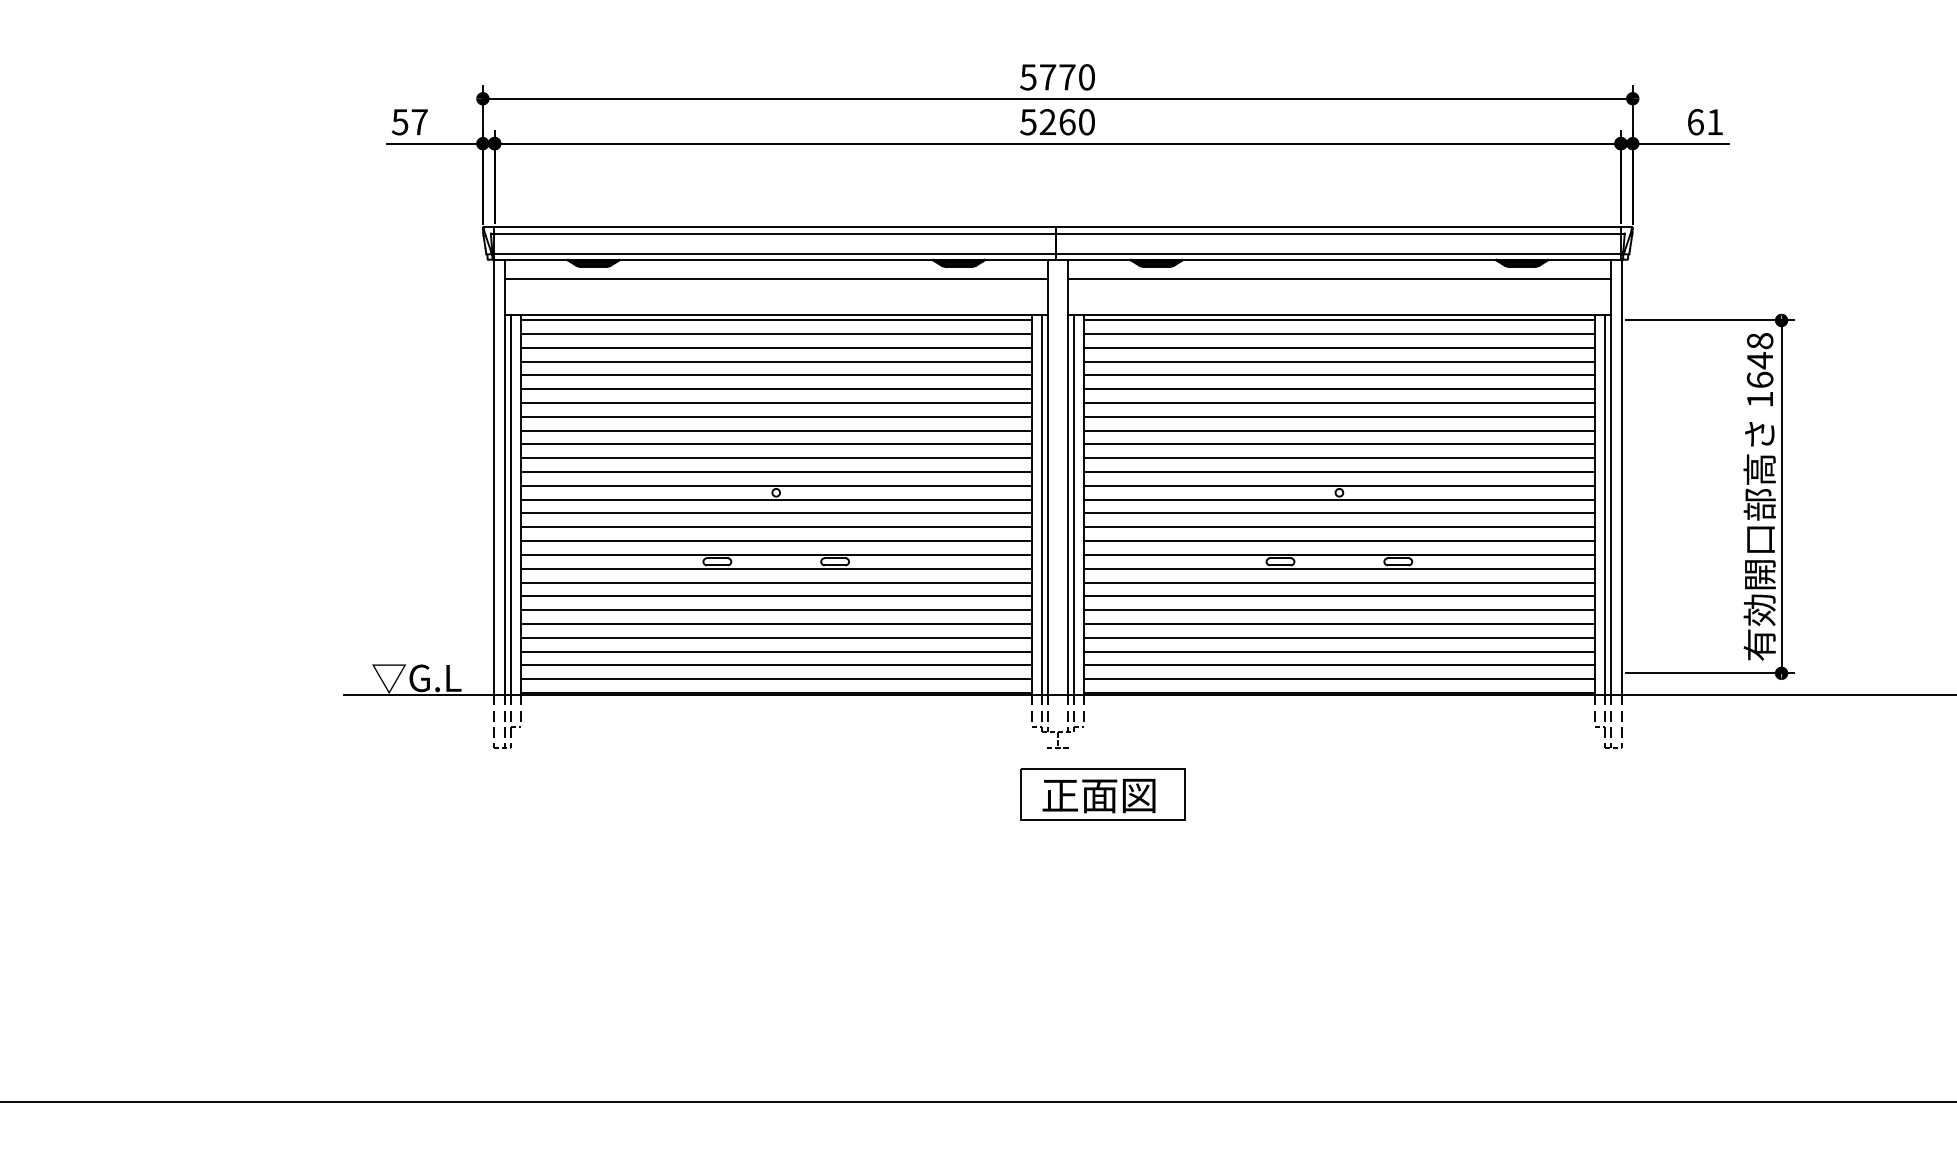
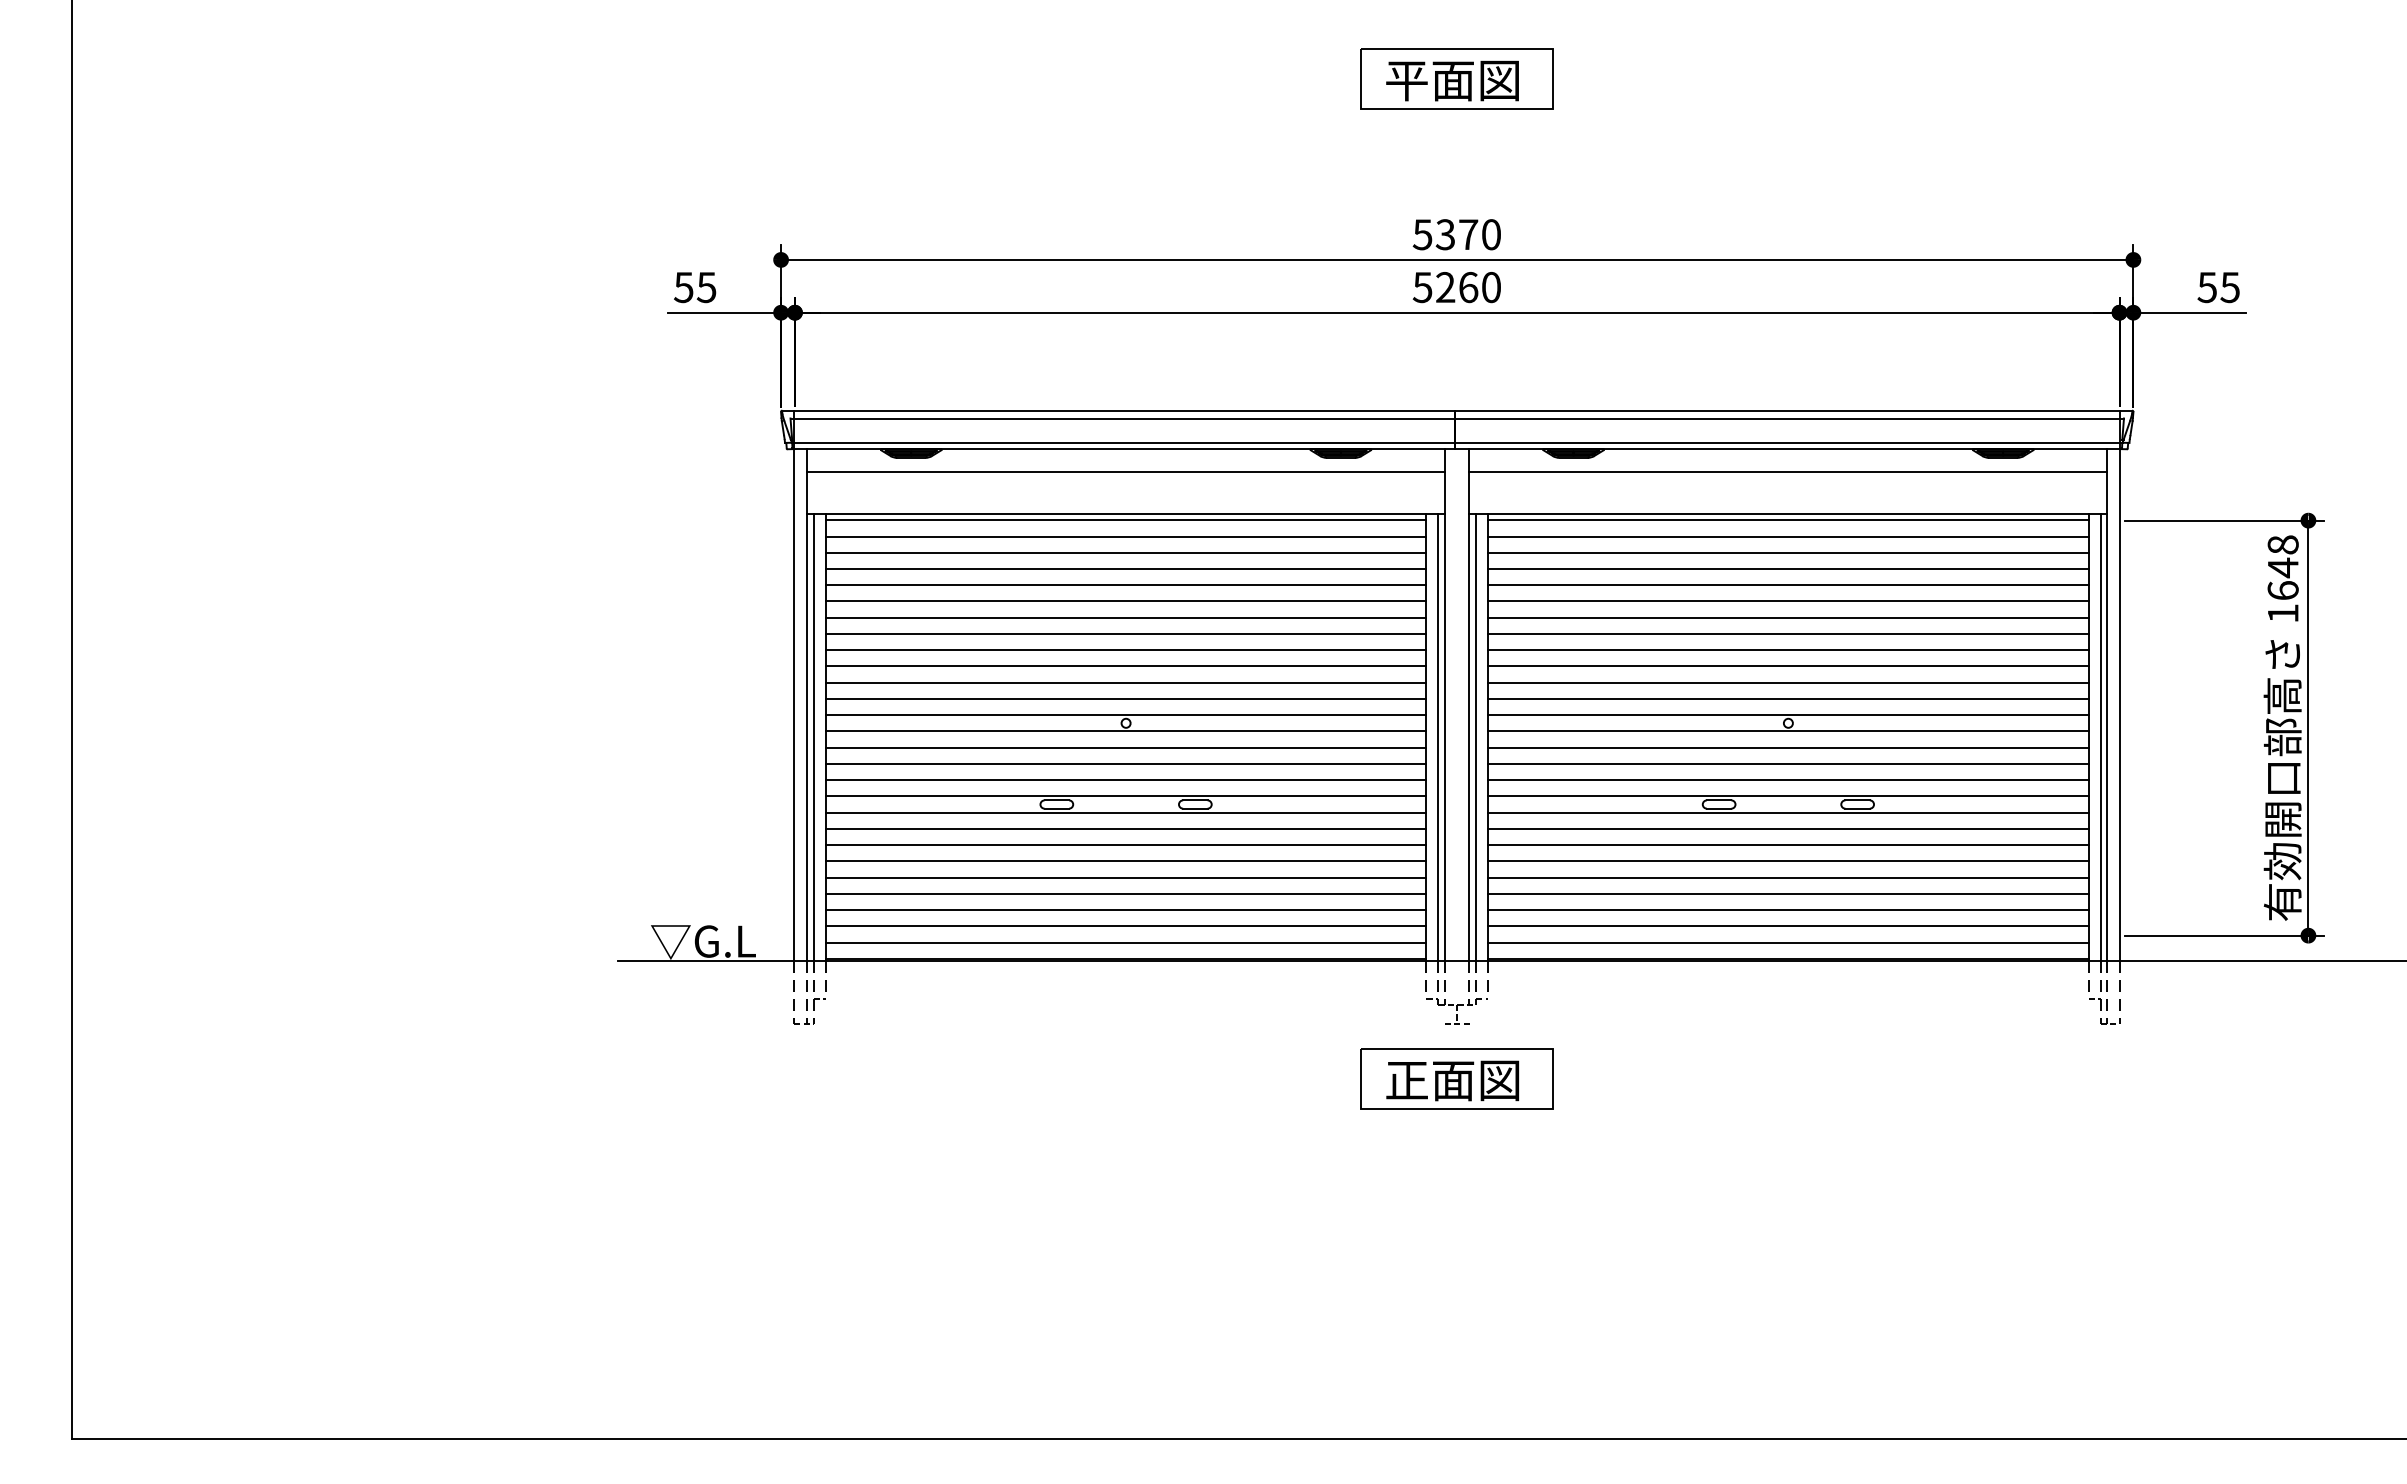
text: (1047, 77) -> (1445, 234), 5770 -> 5370
text: (419, 122) -> (706, 287), 57 -> 55
text: (1705, 122) -> (2218, 287), 61 -> 55
part: (1102, 793) -> (1456, 1078), moved

